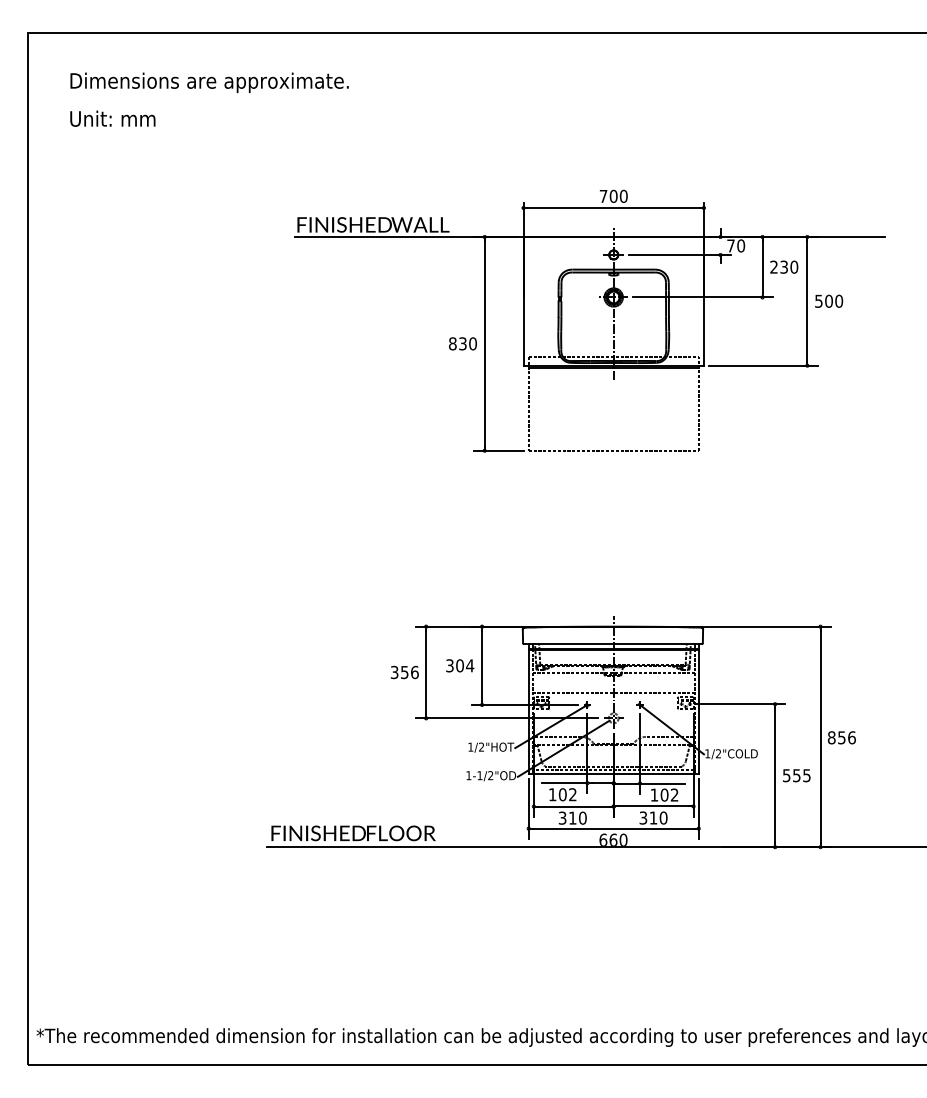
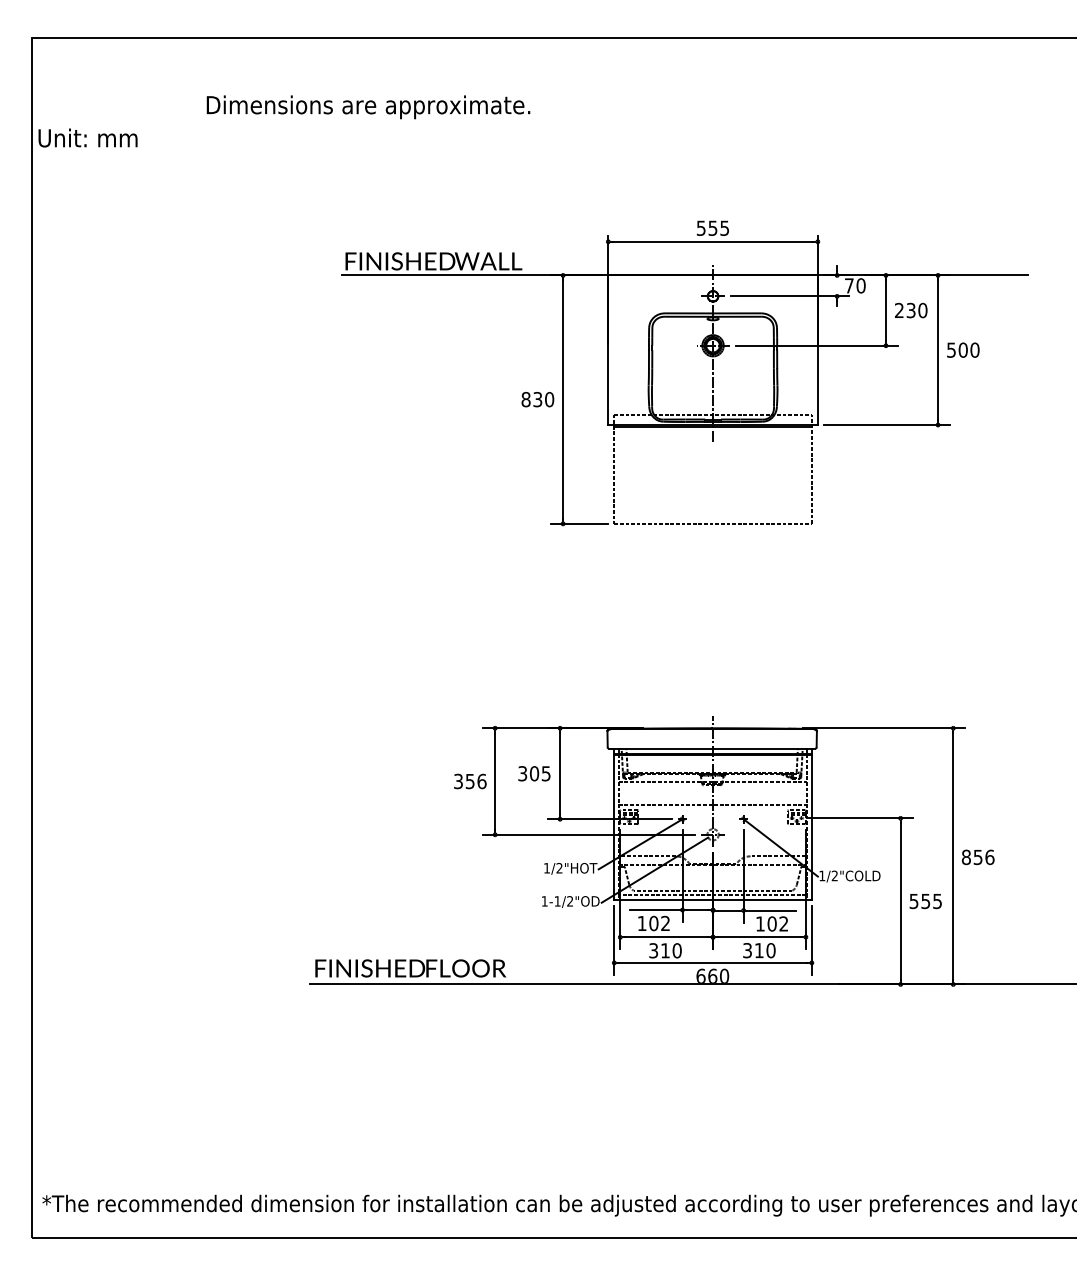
text: (209, 82) -> (368, 107), moved
text: (112, 118) -> (87, 137), moved
text: (613, 195) -> (712, 227), 700 -> 555
text: (470, 665) -> (546, 773), 304 -> 305

